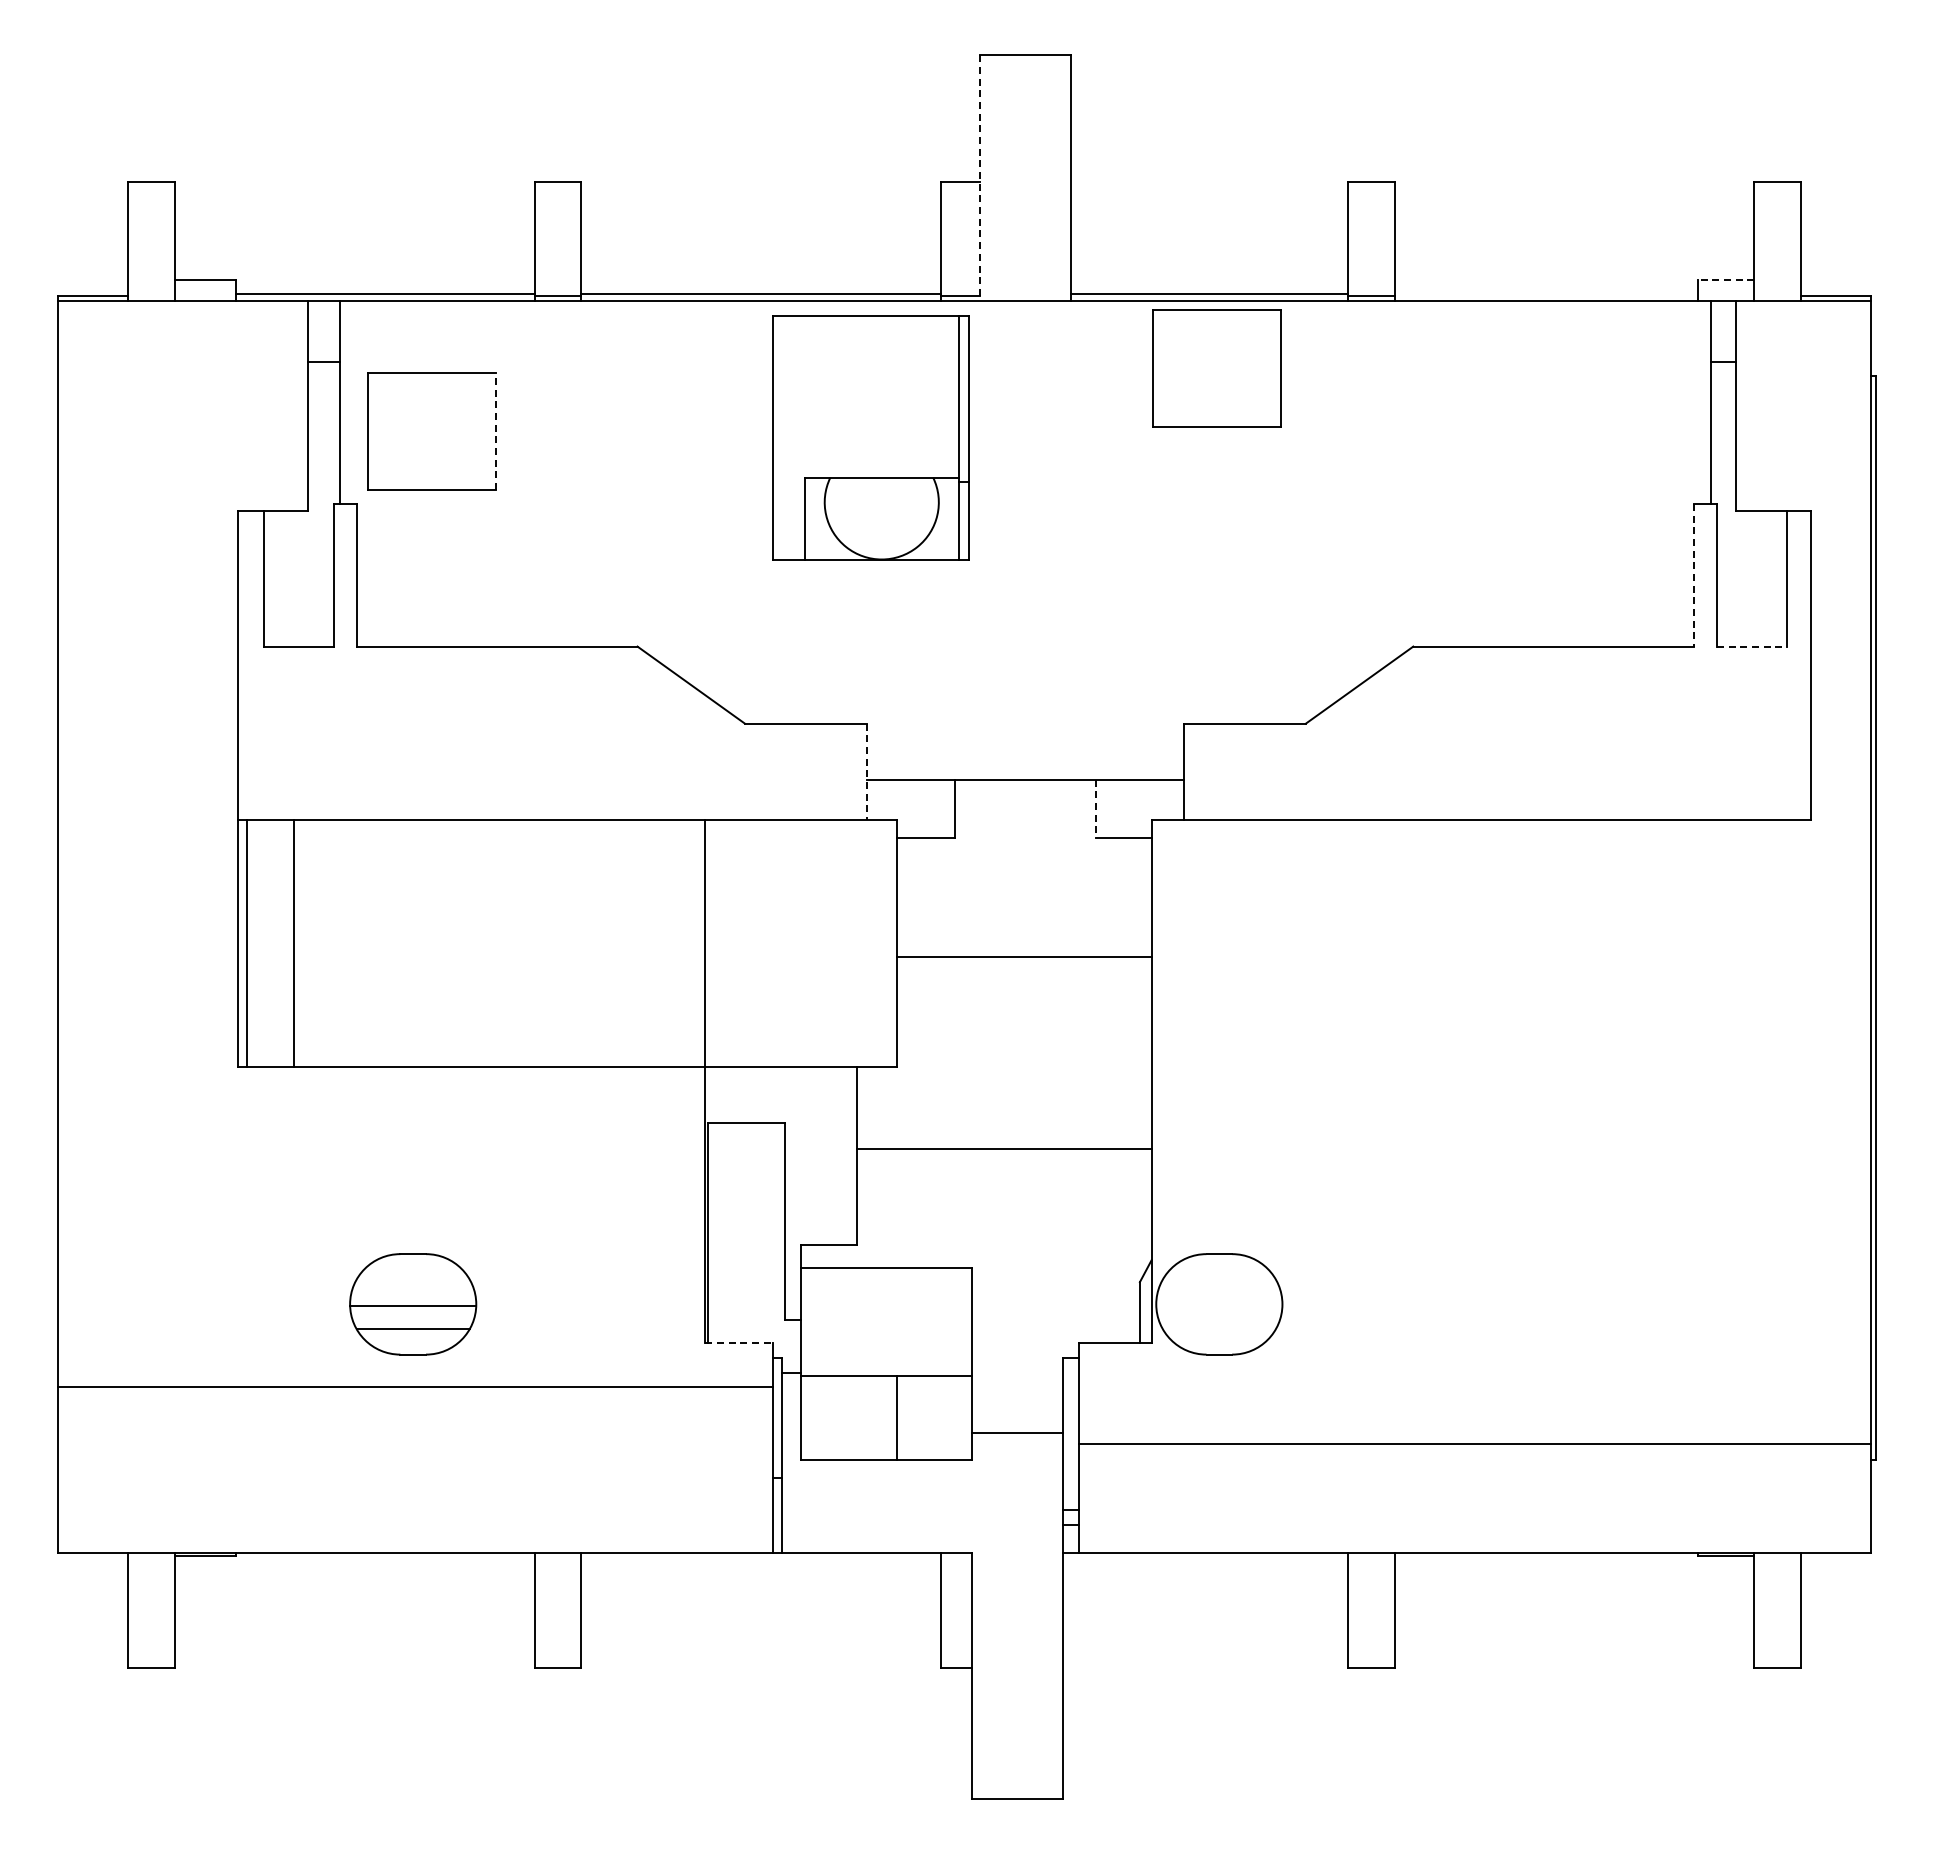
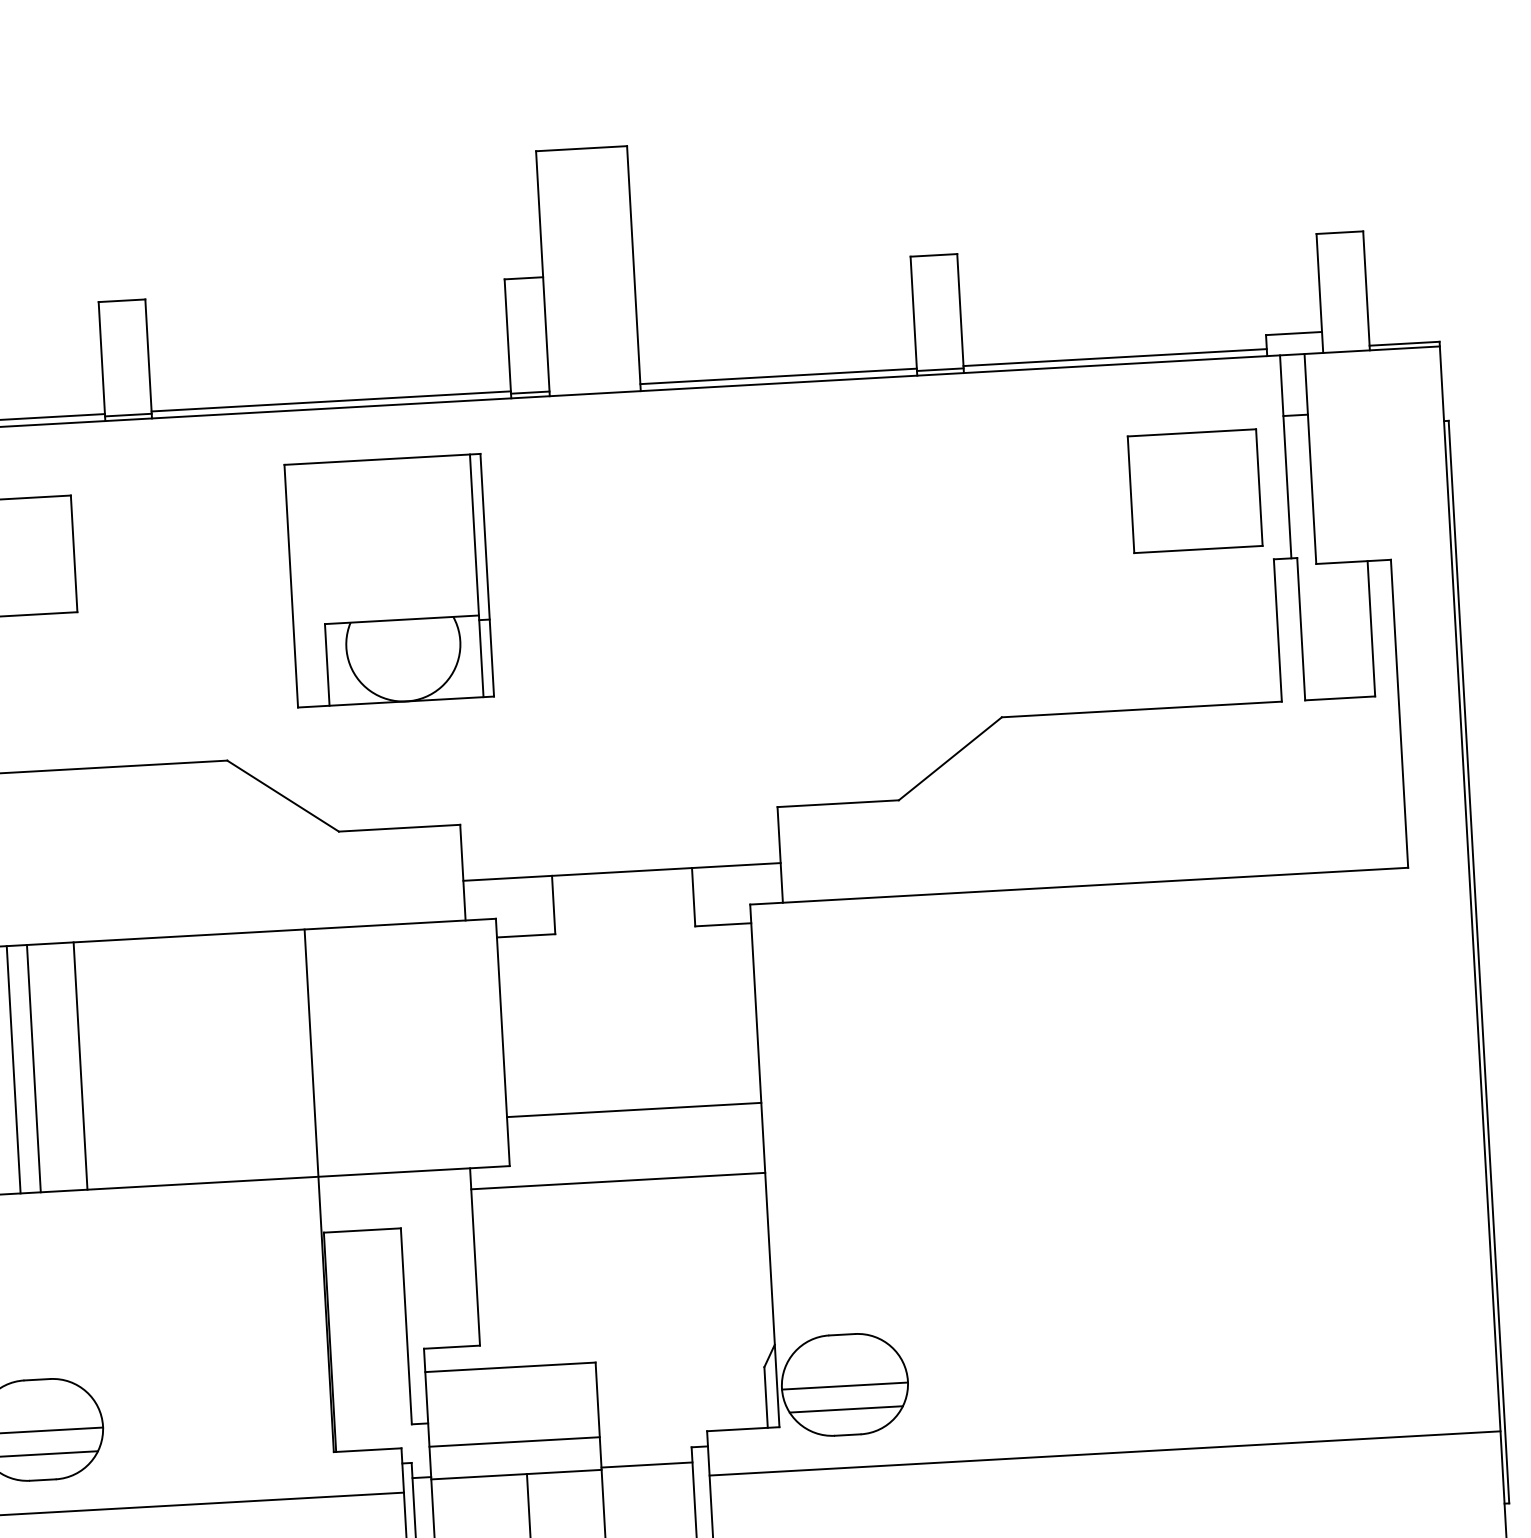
line: (979, 178) -> (542, 274), dashed -> solid
line: (1725, 279) -> (1293, 333), dashed -> solid
line: (1546, 293) -> (1115, 357), added
part: (1216, 368) -> (1194, 491), moved
line: (496, 431) -> (74, 553), dashed -> solid
part: (870, 437) -> (388, 580), moved
line: (1693, 575) -> (1277, 630), dashed -> solid
line: (1752, 646) -> (1340, 698), dashed -> solid
line: (866, 771) -> (462, 872), dashed -> solid
line: (1095, 809) -> (693, 897), dashed -> solid
line: (406, 943) -> (13, 1069), added
line: (427, 943) -> (34, 1068), added
line: (473, 943) -> (80, 1066), added
line: (1023, 957) -> (633, 1110), moved
line: (1004, 1149) -> (618, 1181), moved
line: (1219, 1305) -> (845, 1386), added
line: (1219, 1328) -> (846, 1408), added
line: (739, 1342) -> (367, 1449), dashed -> solid
line: (886, 1342) -> (514, 1441), added
line: (1016, 1433) -> (646, 1465), moved
line: (1475, 1444) -> (1105, 1453), moved

